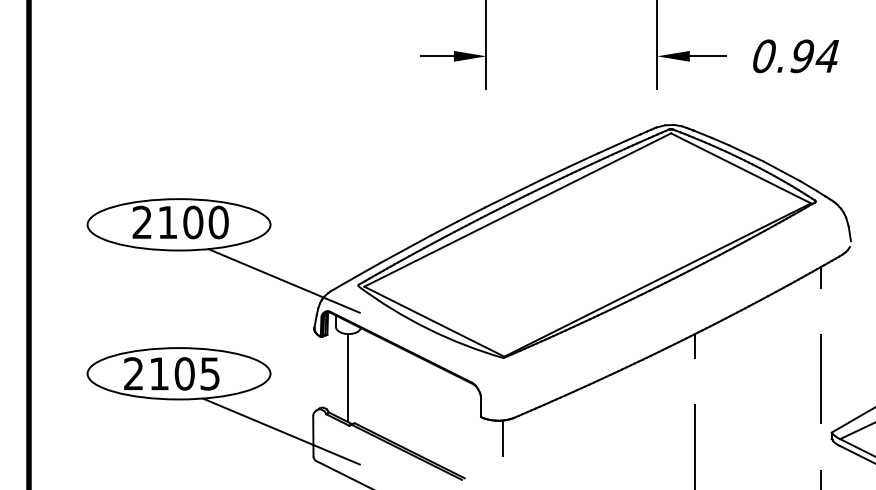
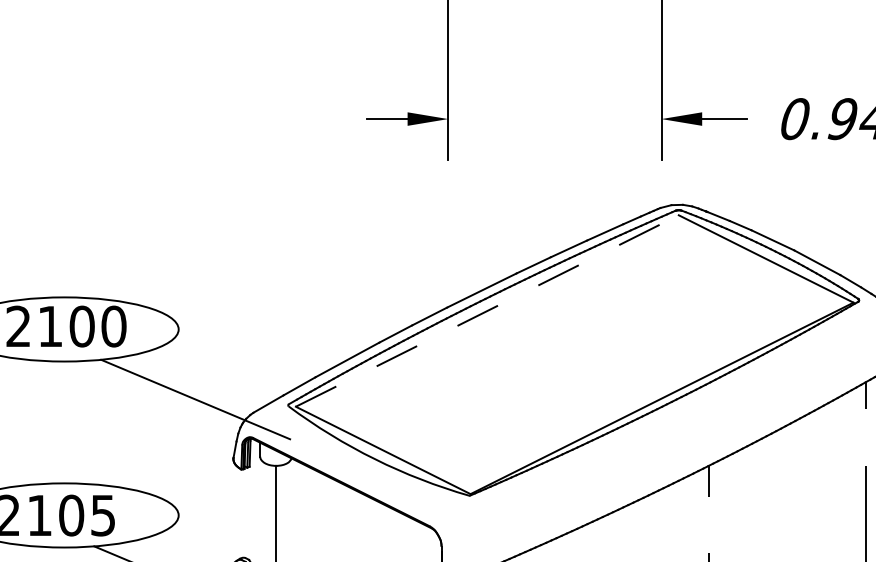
line: (518, 209) -> (488, 310), solid -> dashed

